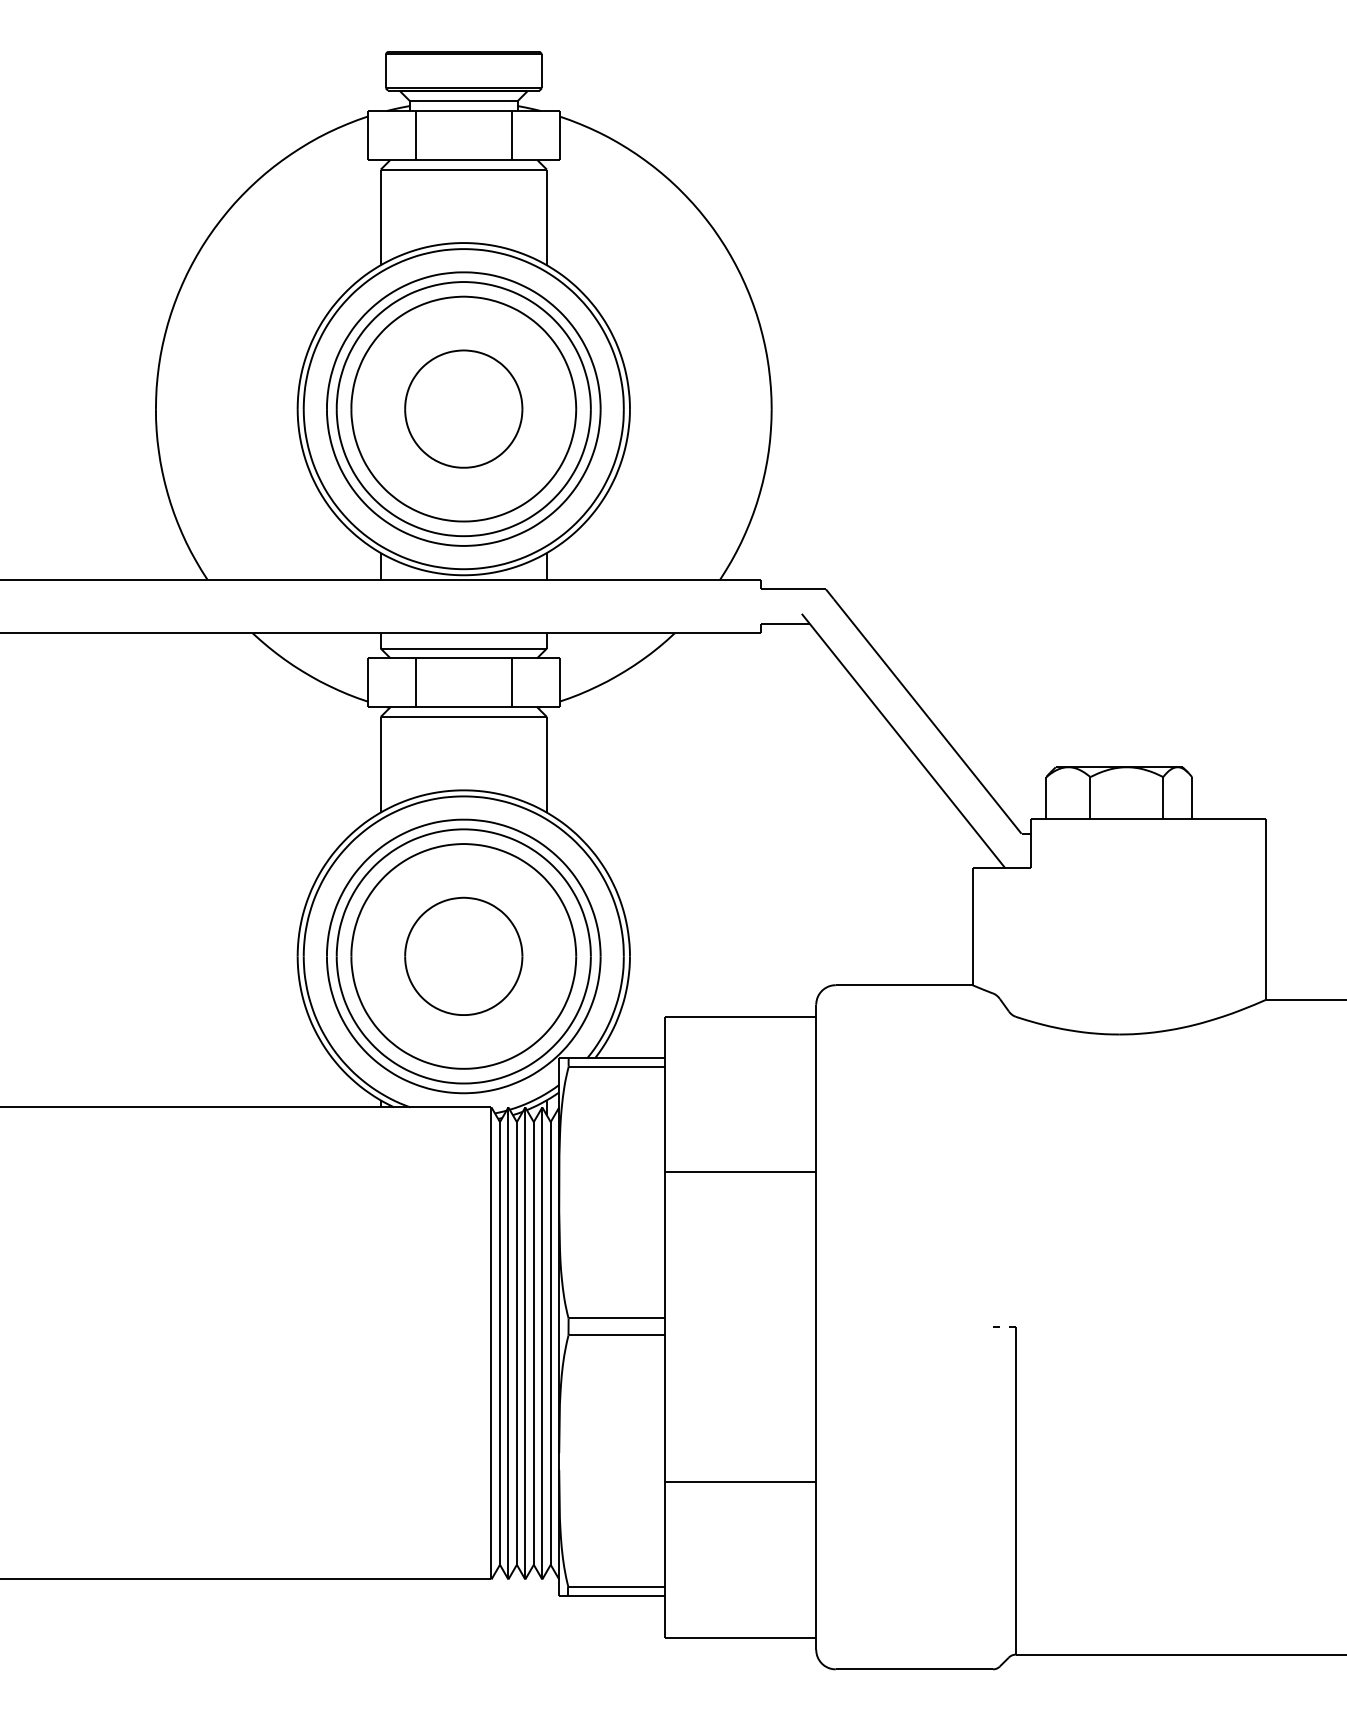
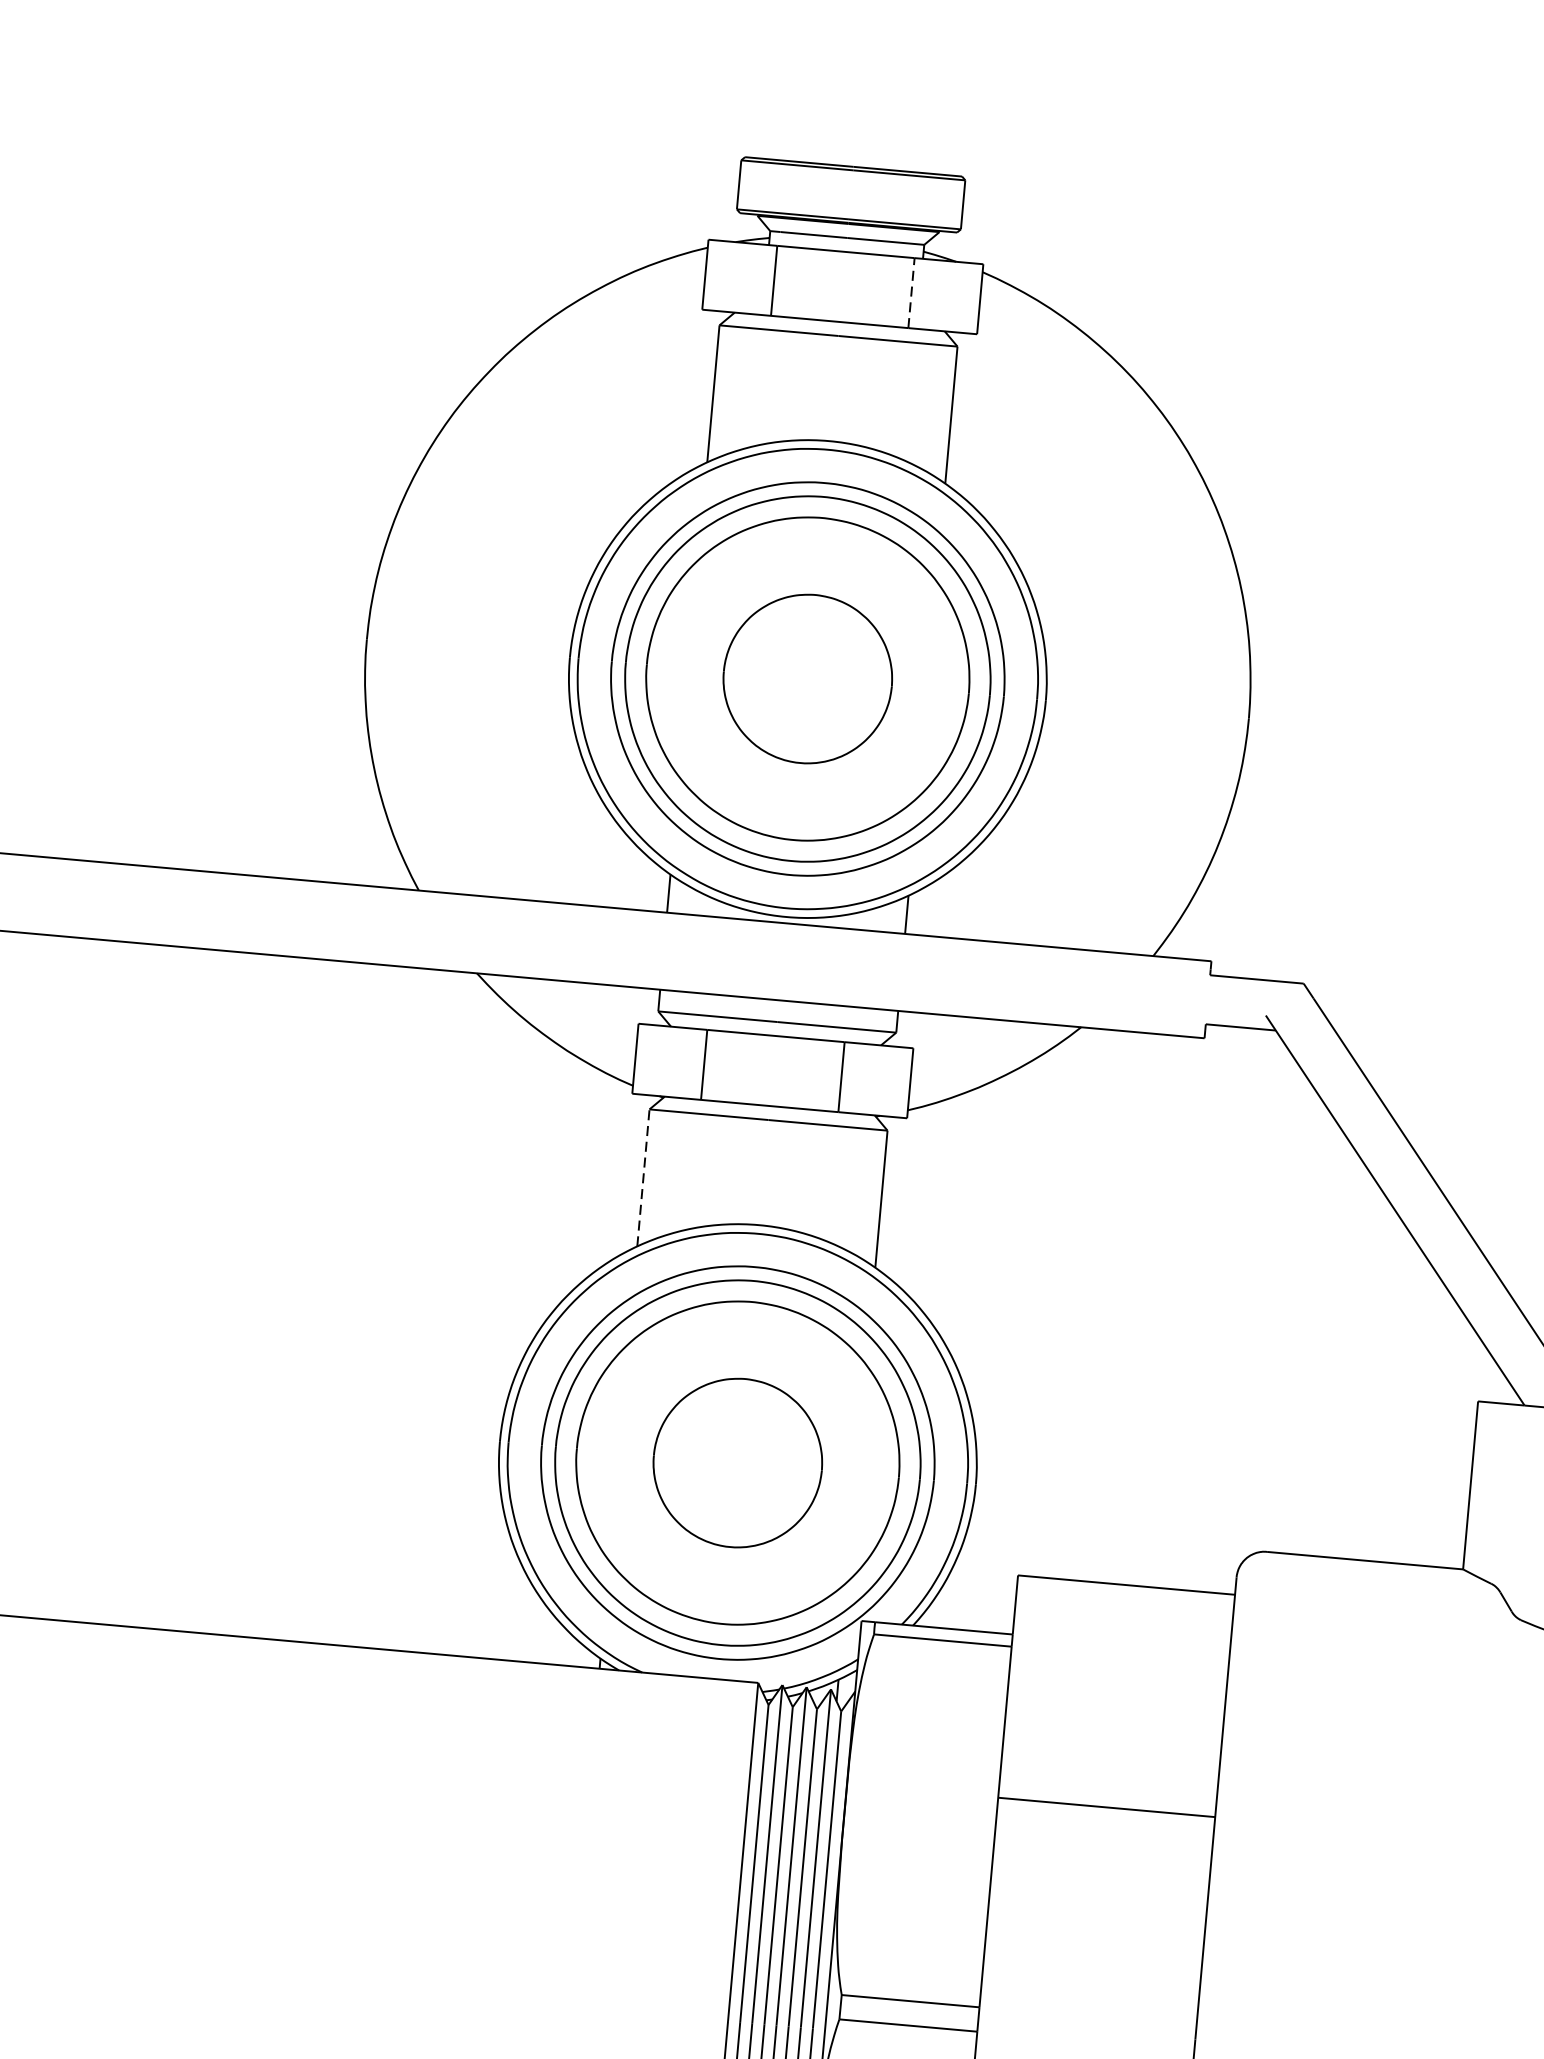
line: (511, 134) -> (911, 291), solid -> dashed
line: (380, 764) -> (643, 1177), solid -> dashed

